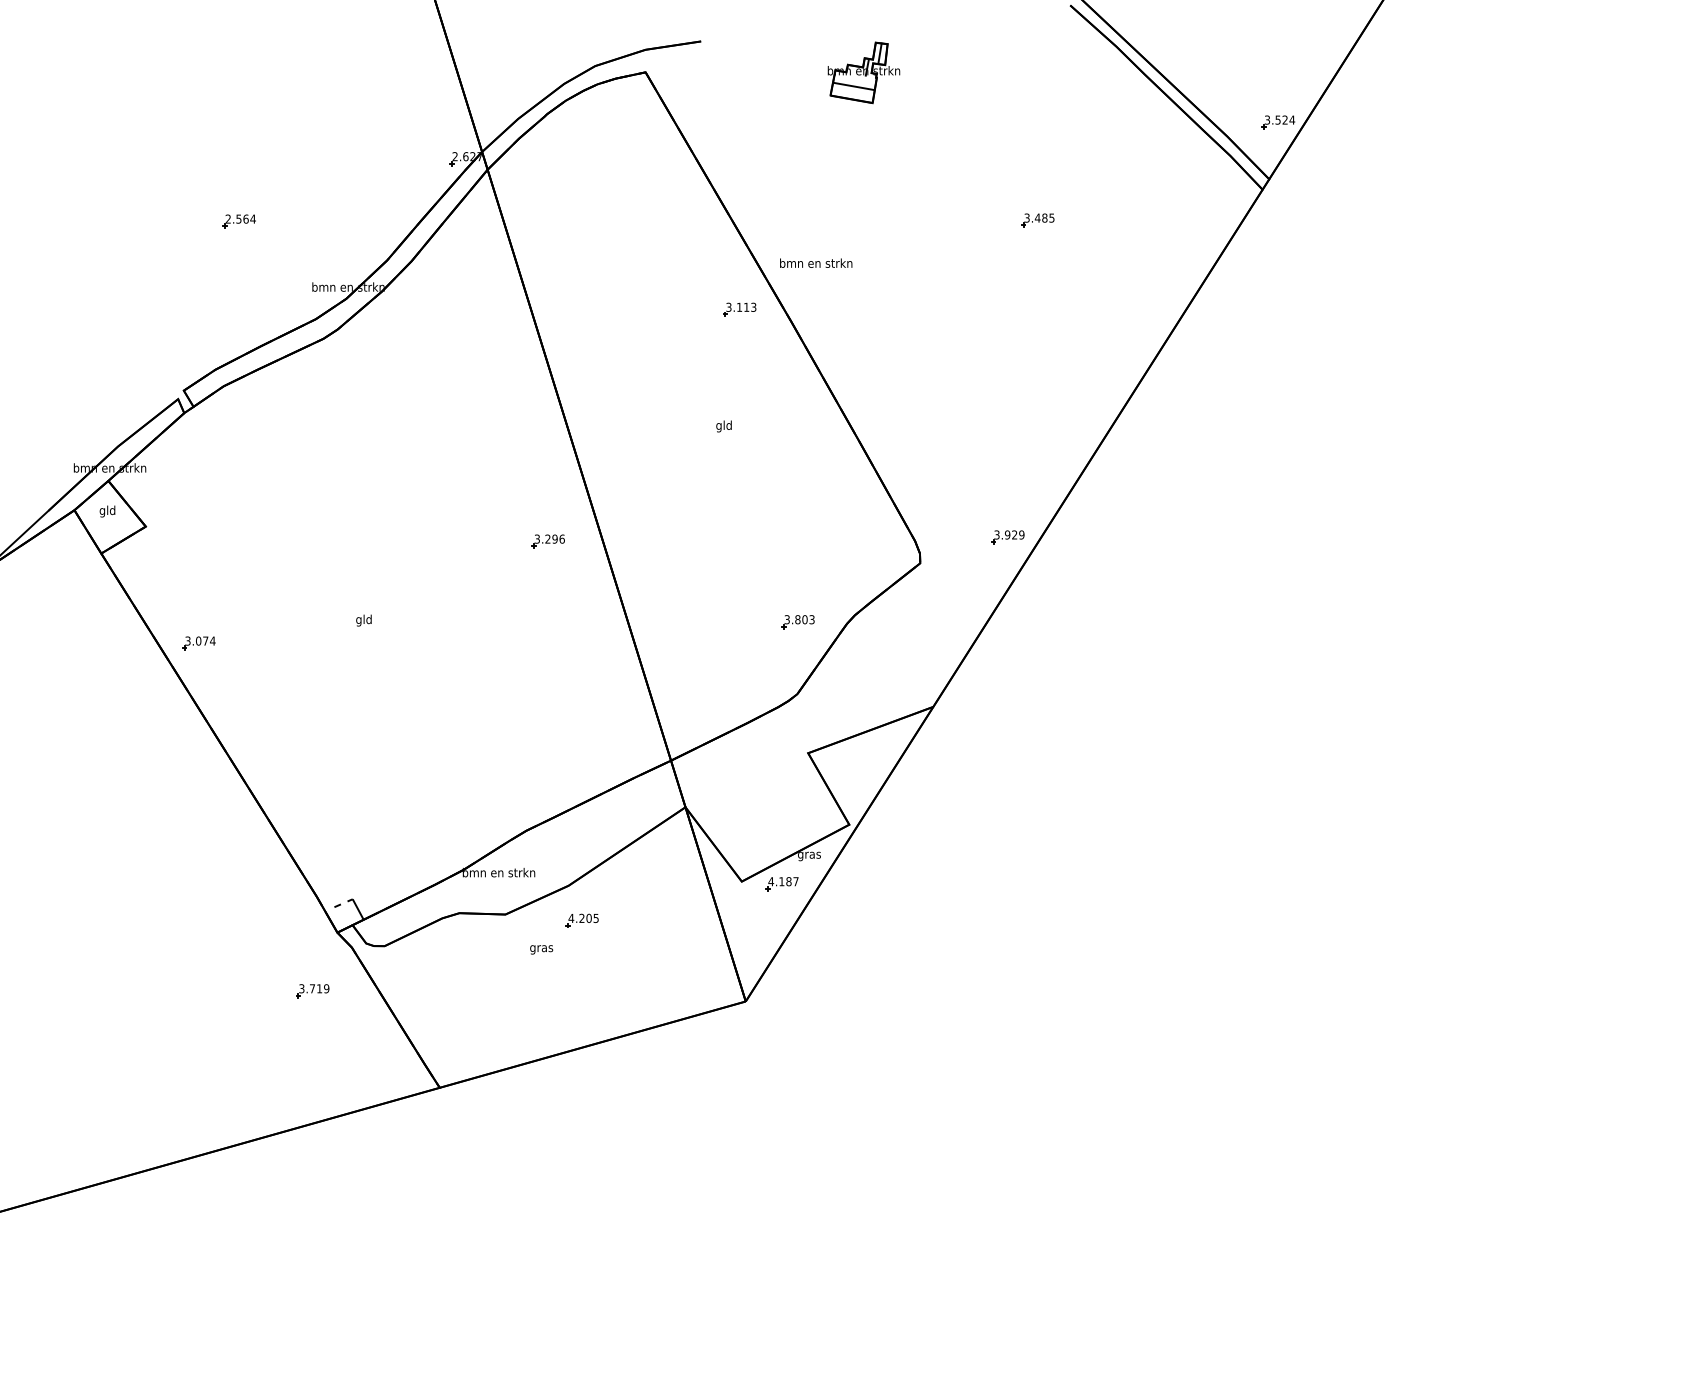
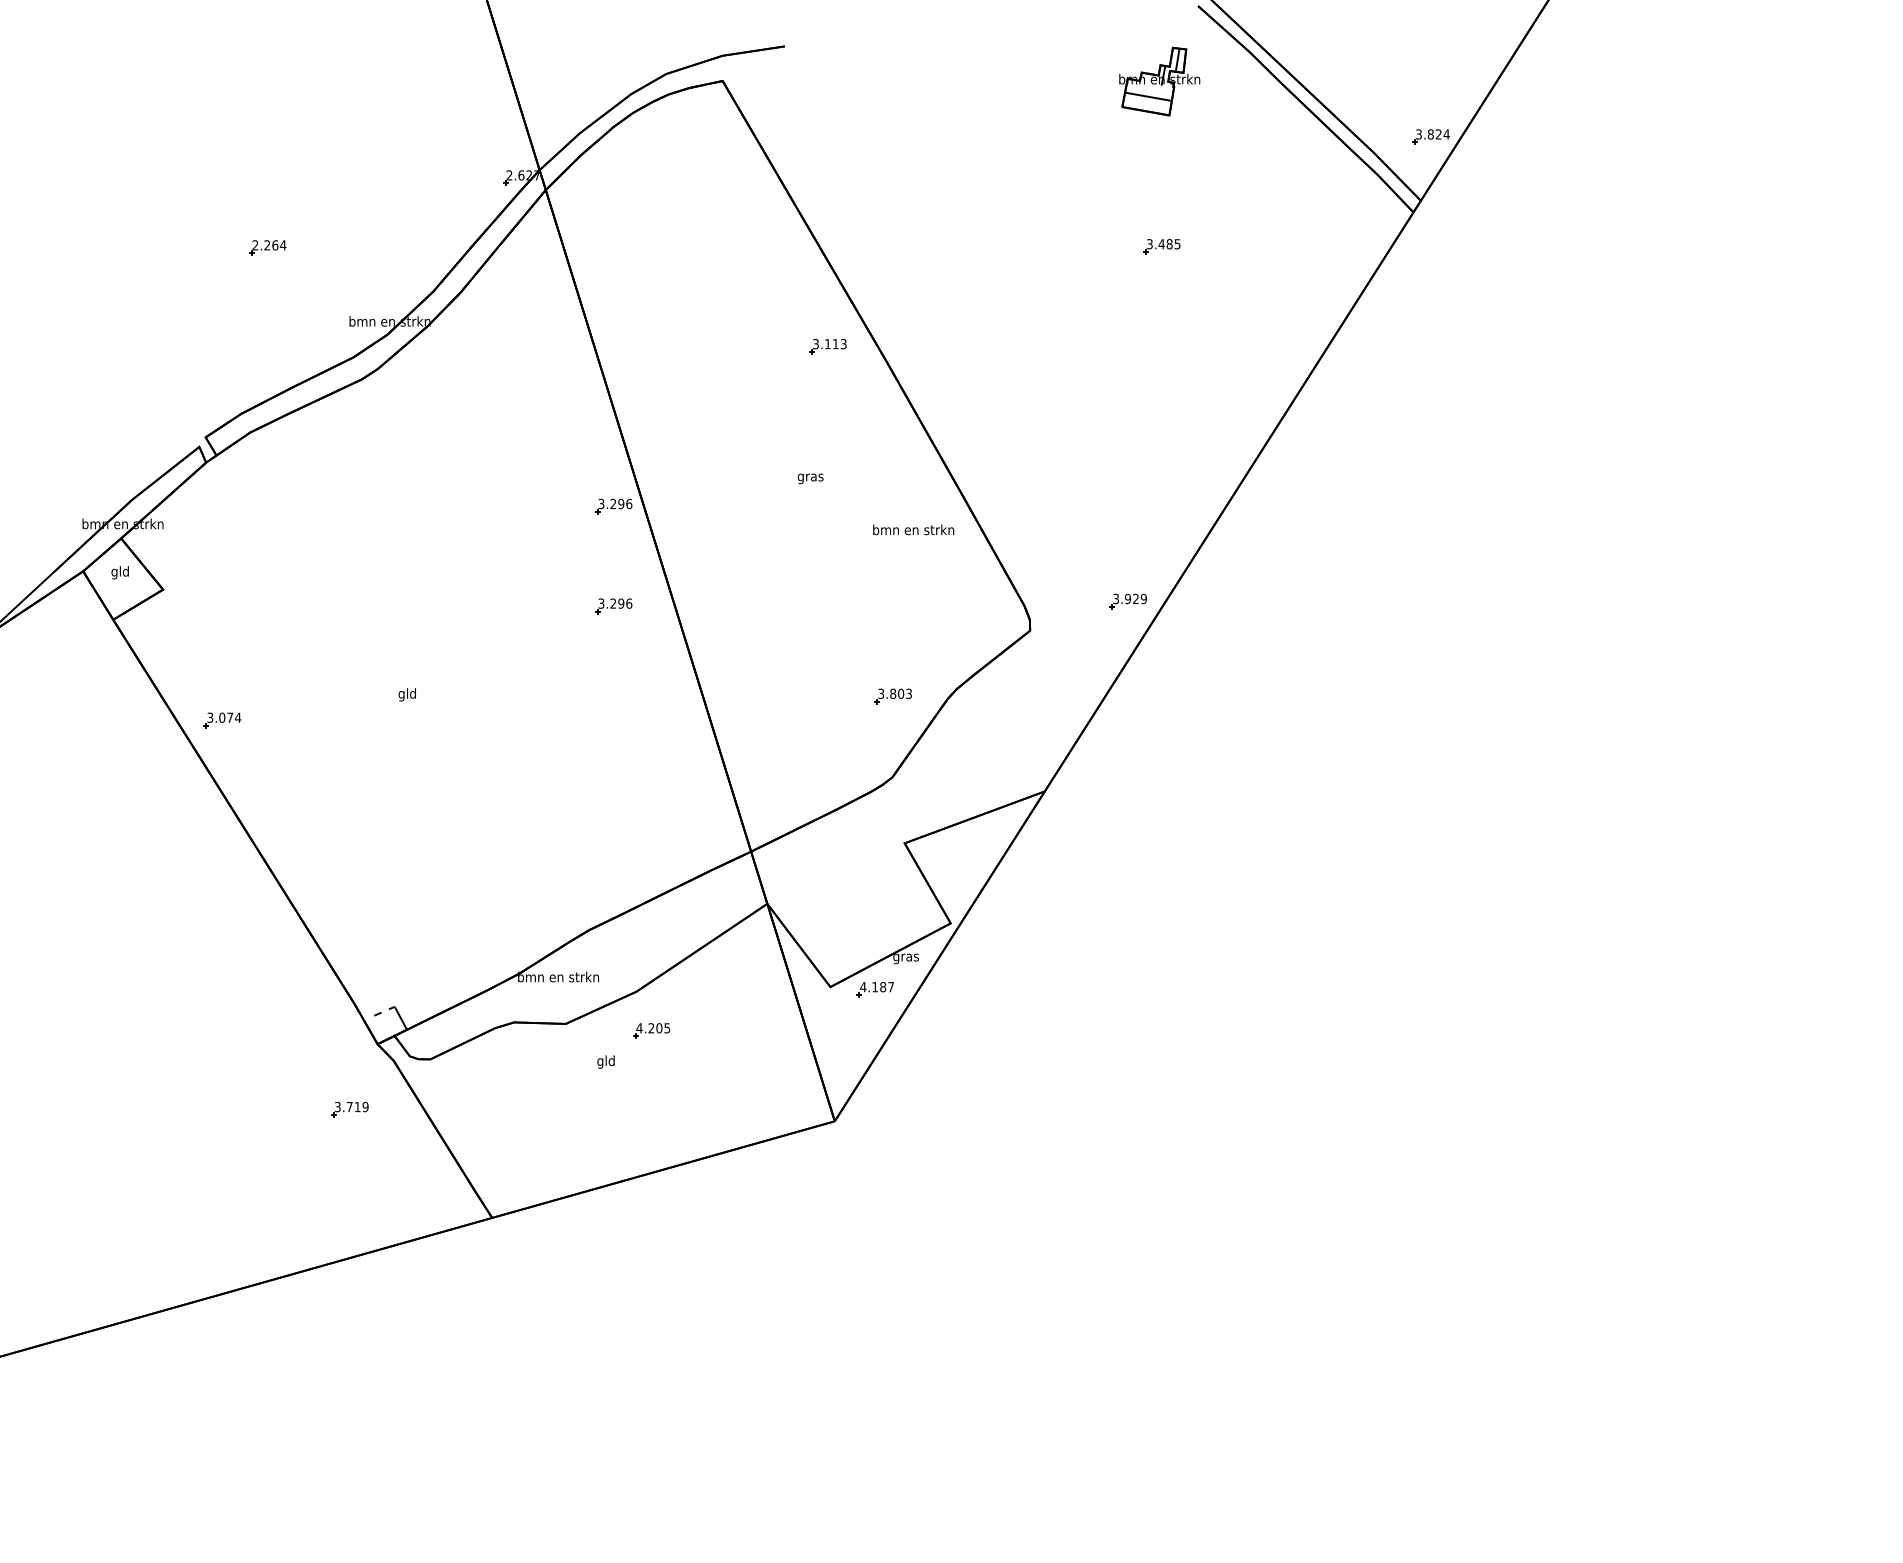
part: (863, 72) -> (1159, 81), moved
text: (1277, 119) -> (1430, 133), 3.524 -> 3.824
text: (238, 218) -> (266, 244), 2.564 -> 2.264
text: (816, 262) -> (913, 529), moved
text: (723, 426) -> (809, 477), gld -> gras
part: (547, 452) -> (612, 506), added
text: (541, 948) -> (606, 1061), gras -> gld

